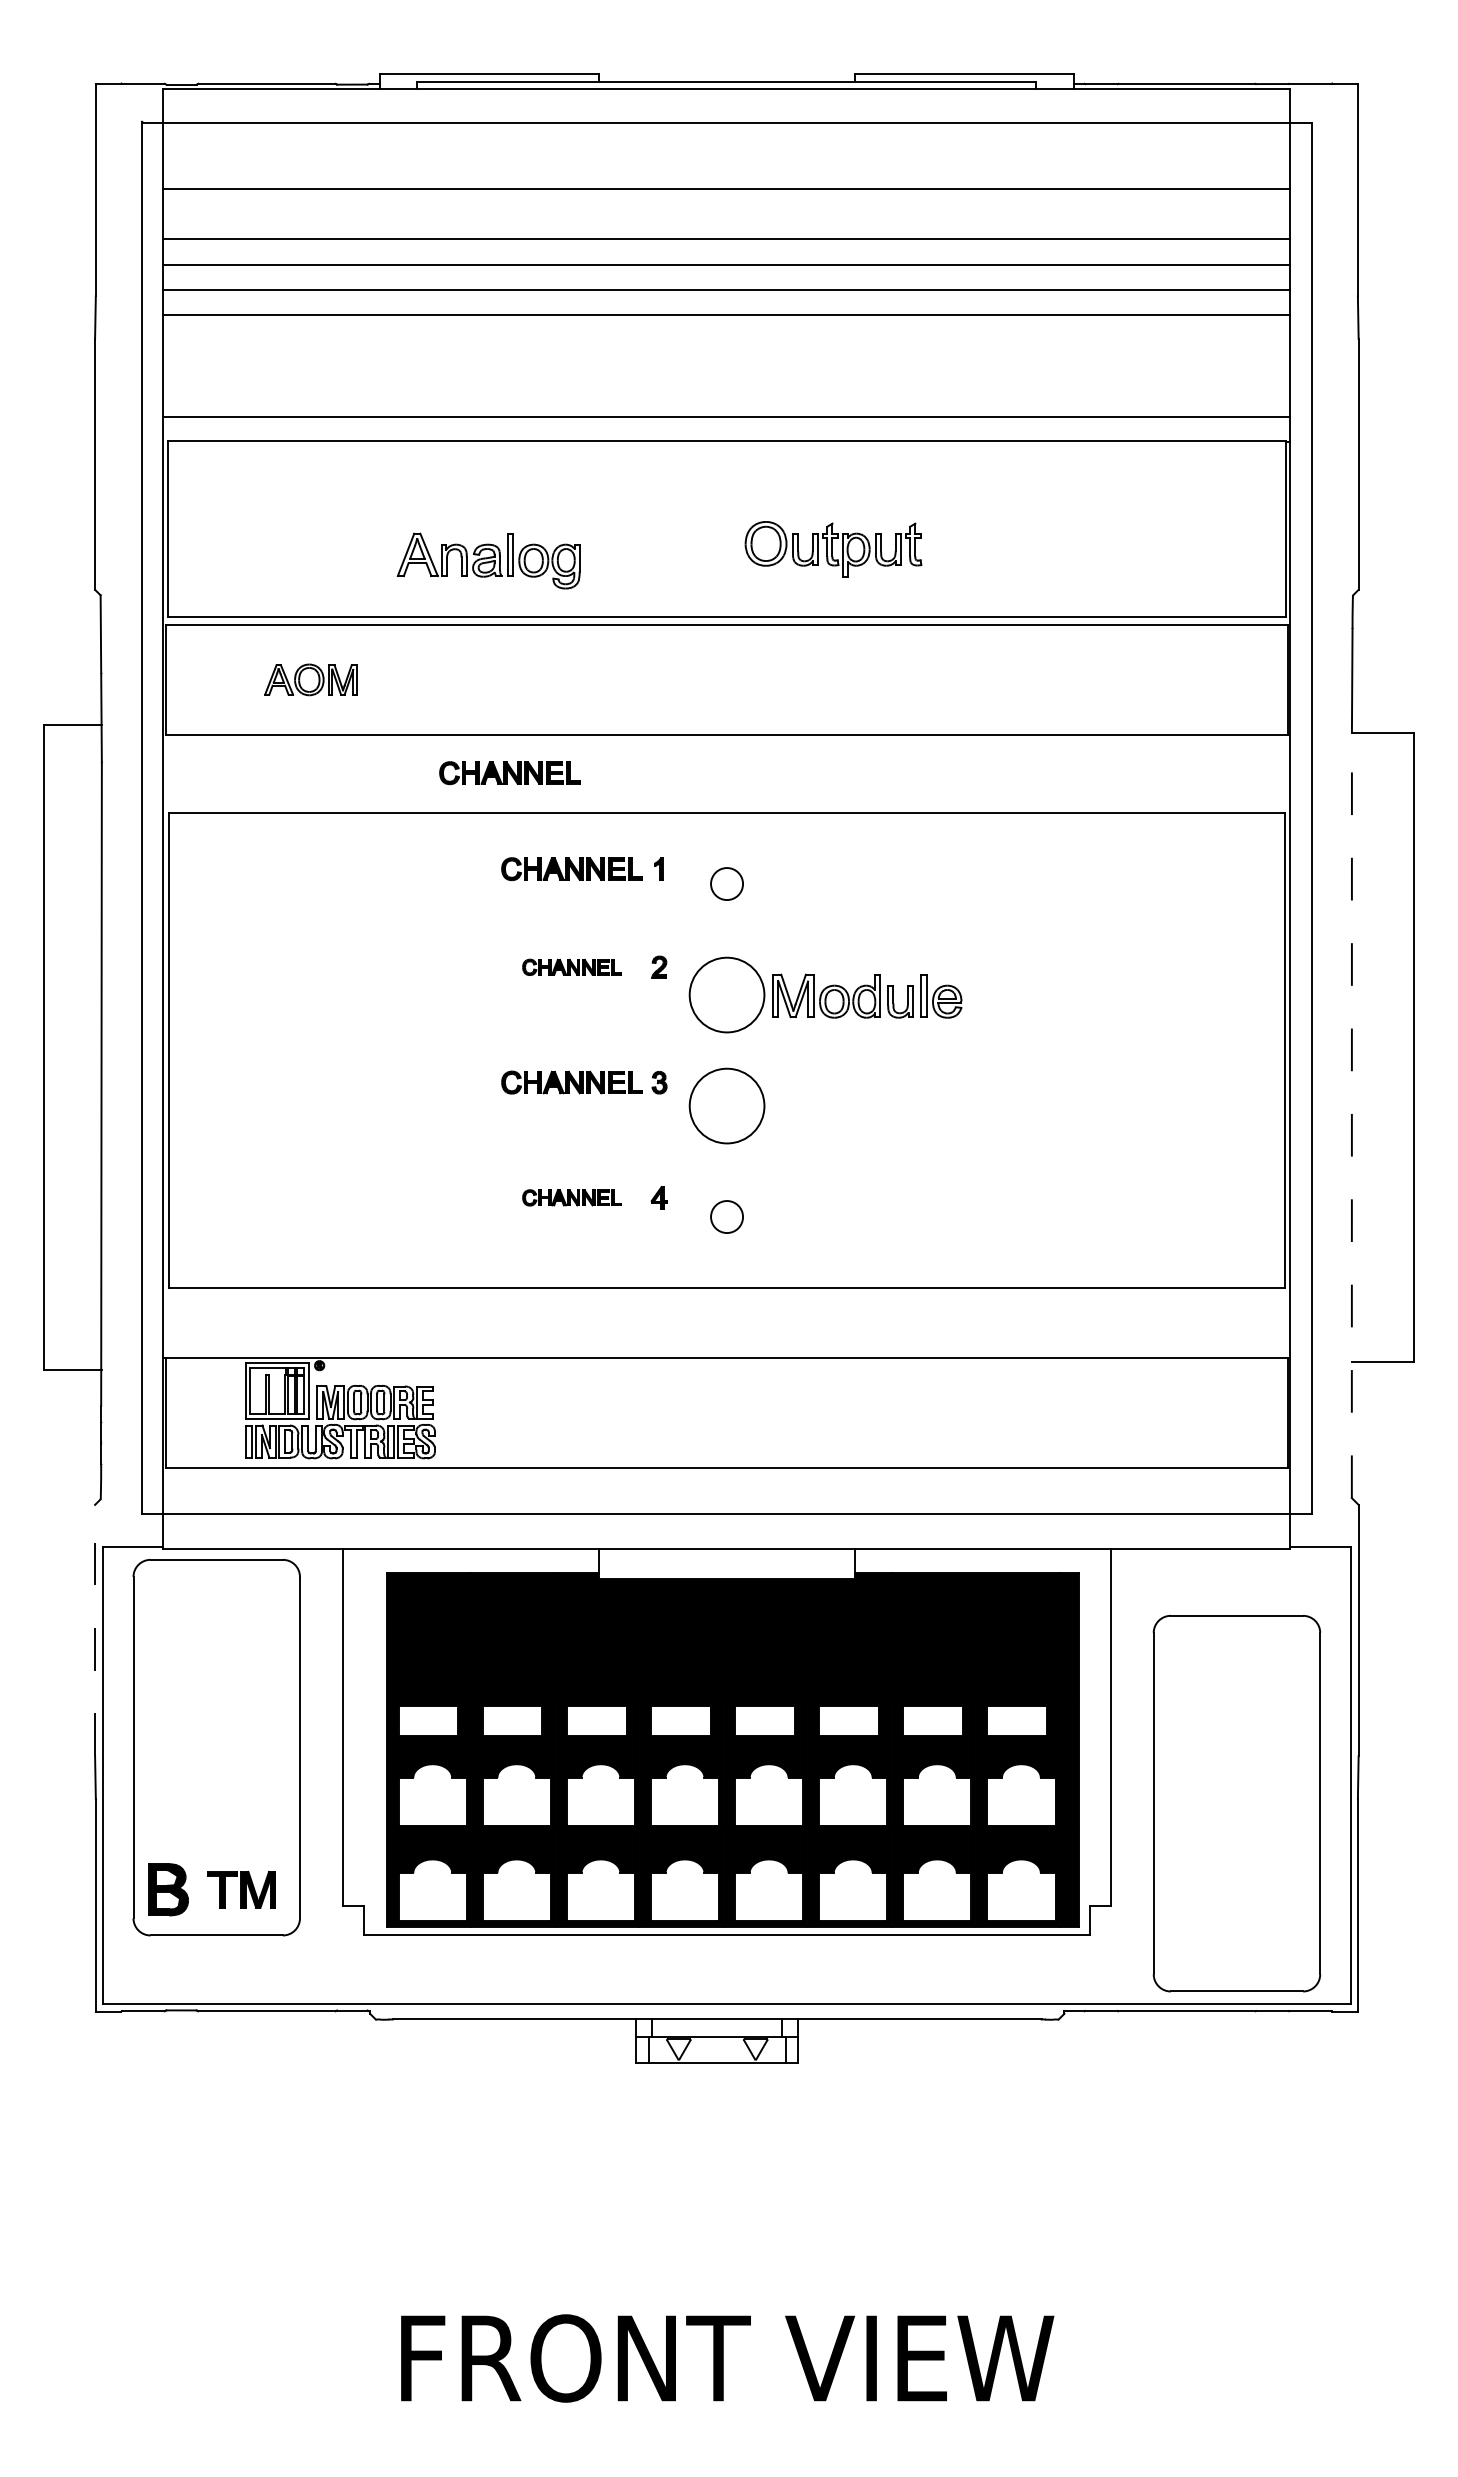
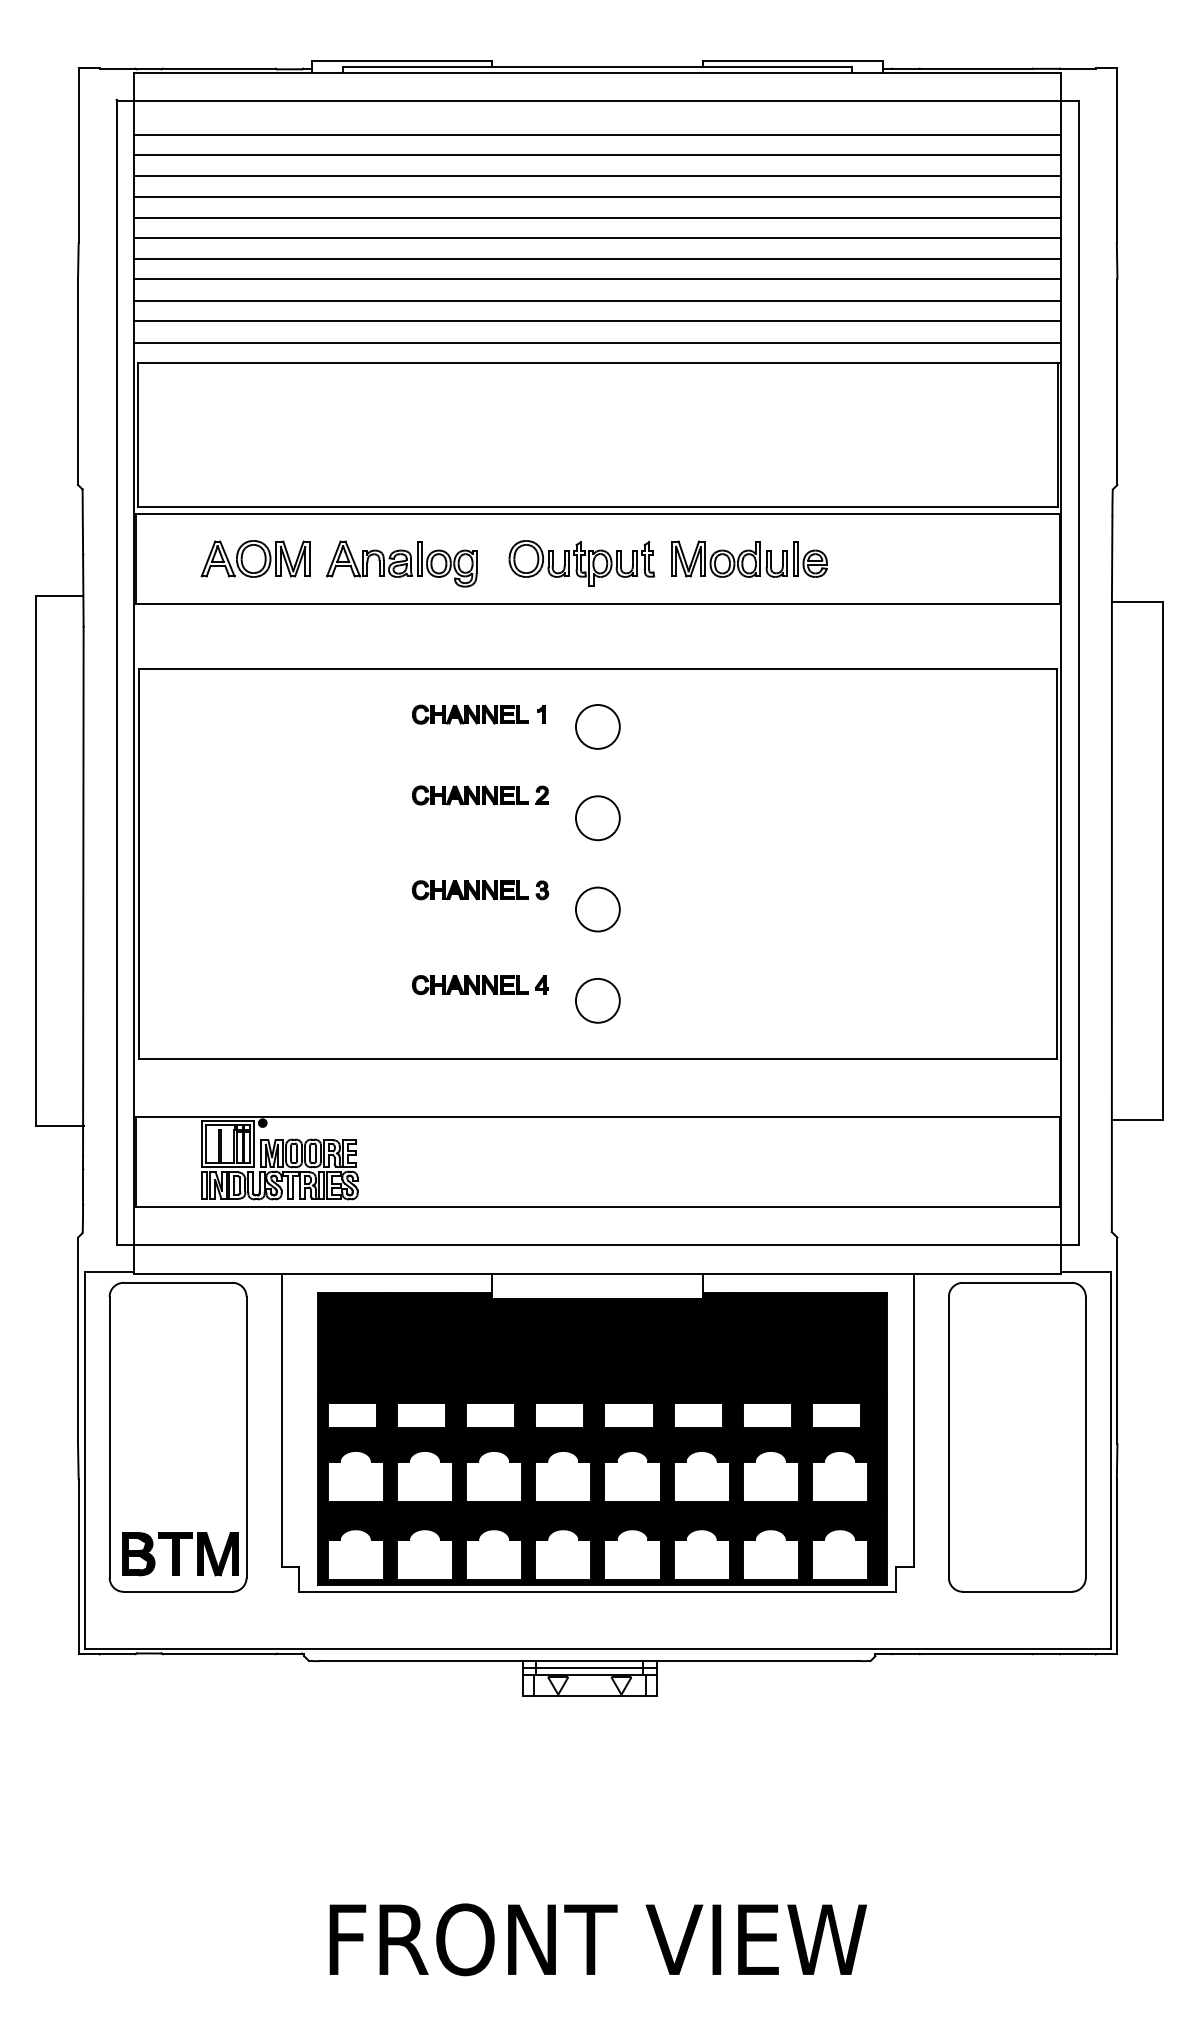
line: (726, 164) -> (597, 135), added
line: (726, 214) -> (597, 176), added
line: (726, 340) -> (597, 279), added
line: (726, 365) -> (597, 300), added
line: (726, 390) -> (597, 320), added
part: (833, 549) -> (581, 563), moved
part: (488, 560) -> (401, 563), moved
part: (310, 679) -> (255, 558), size x1.43
part: (509, 773) -> (418, 635), removed
circle: (726, 883) -> (597, 726), size x1.67
part: (571, 967) -> (469, 795), size x1.43
circle: (726, 994) -> (597, 817), size x0.71
part: (867, 995) -> (749, 558), moved
circle: (726, 1105) -> (597, 909), size x0.71
line: (1351, 1115) -> (1111, 917), dashed -> solid
part: (571, 1197) -> (469, 984), size x1.43
circle: (726, 1216) -> (597, 1000), size x1.67
line: (95, 1630) -> (78, 1340), dashed -> solid
part: (1236, 1803) -> (1016, 1437), moved
part: (241, 1889) -> (198, 1554), size x1.43
line: (717, 2028) -> (590, 1668), added

